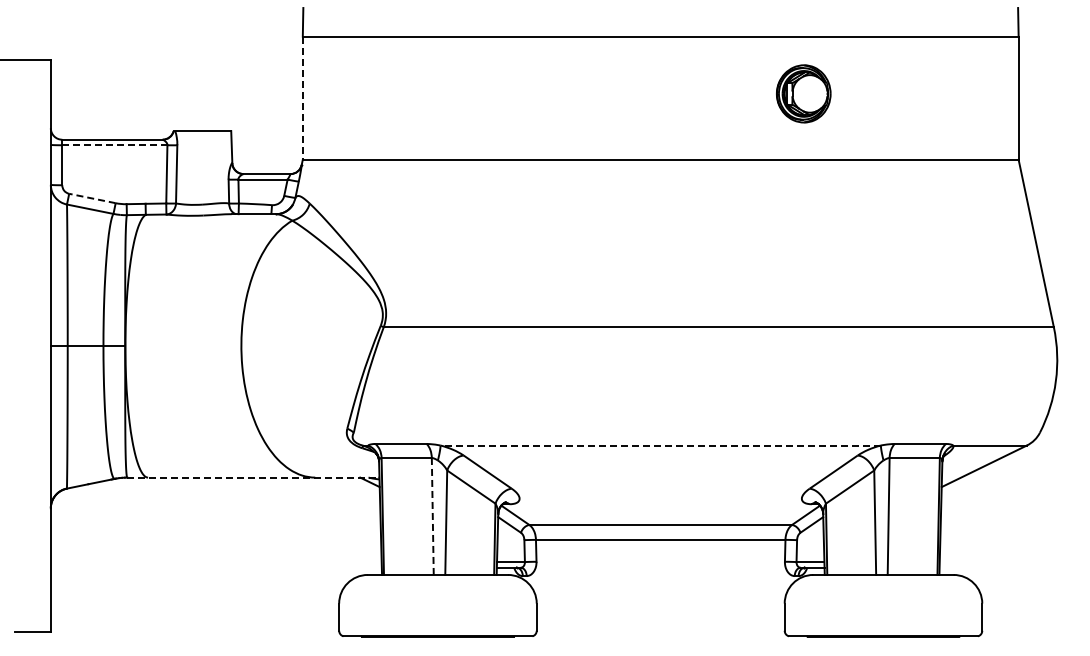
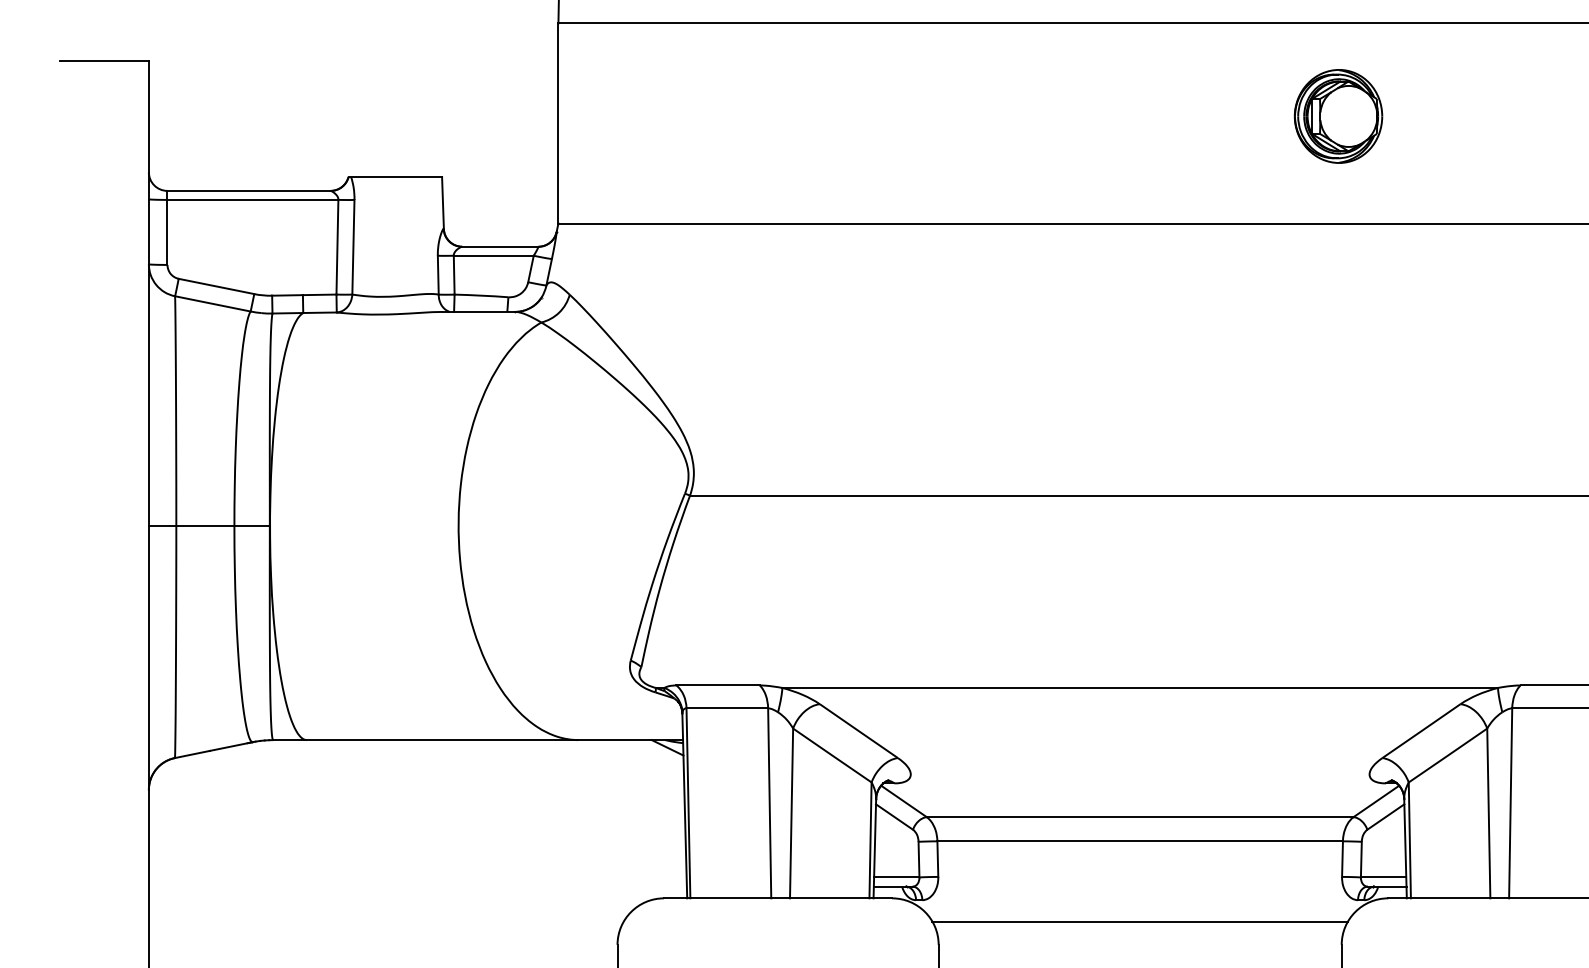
part: (803, 93) -> (1338, 115), moved
line: (302, 98) -> (557, 123), dashed -> solid
line: (114, 145) -> (252, 200), dashed -> solid
line: (92, 198) -> (216, 286), dashed -> solid
line: (660, 445) -> (1139, 687), dashed -> solid
line: (252, 477) -> (476, 739), dashed -> solid
line: (432, 516) -> (769, 803), dashed -> solid
line: (660, 589) -> (1139, 921), added

